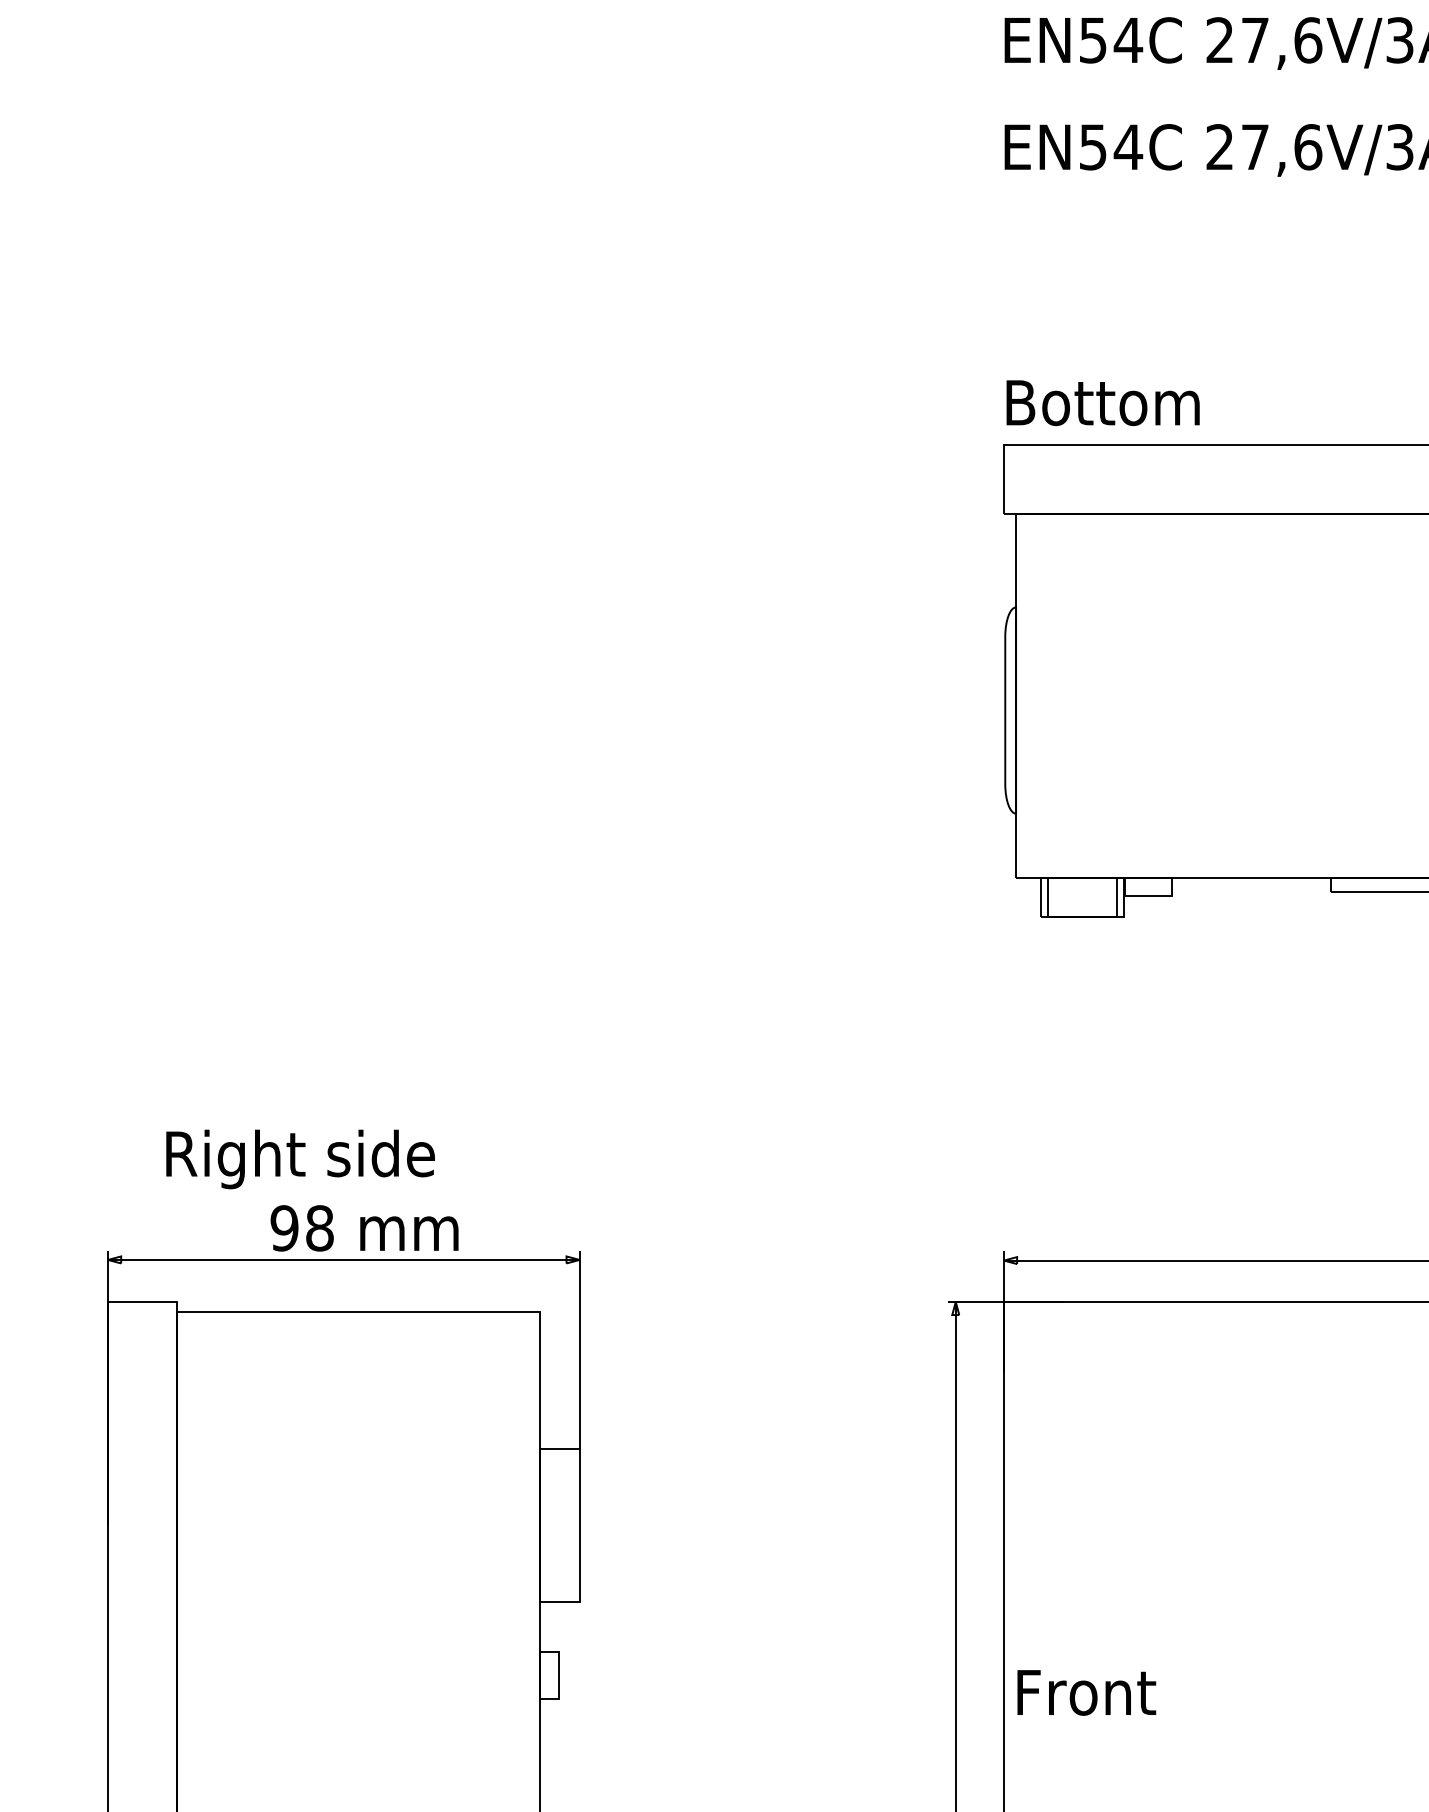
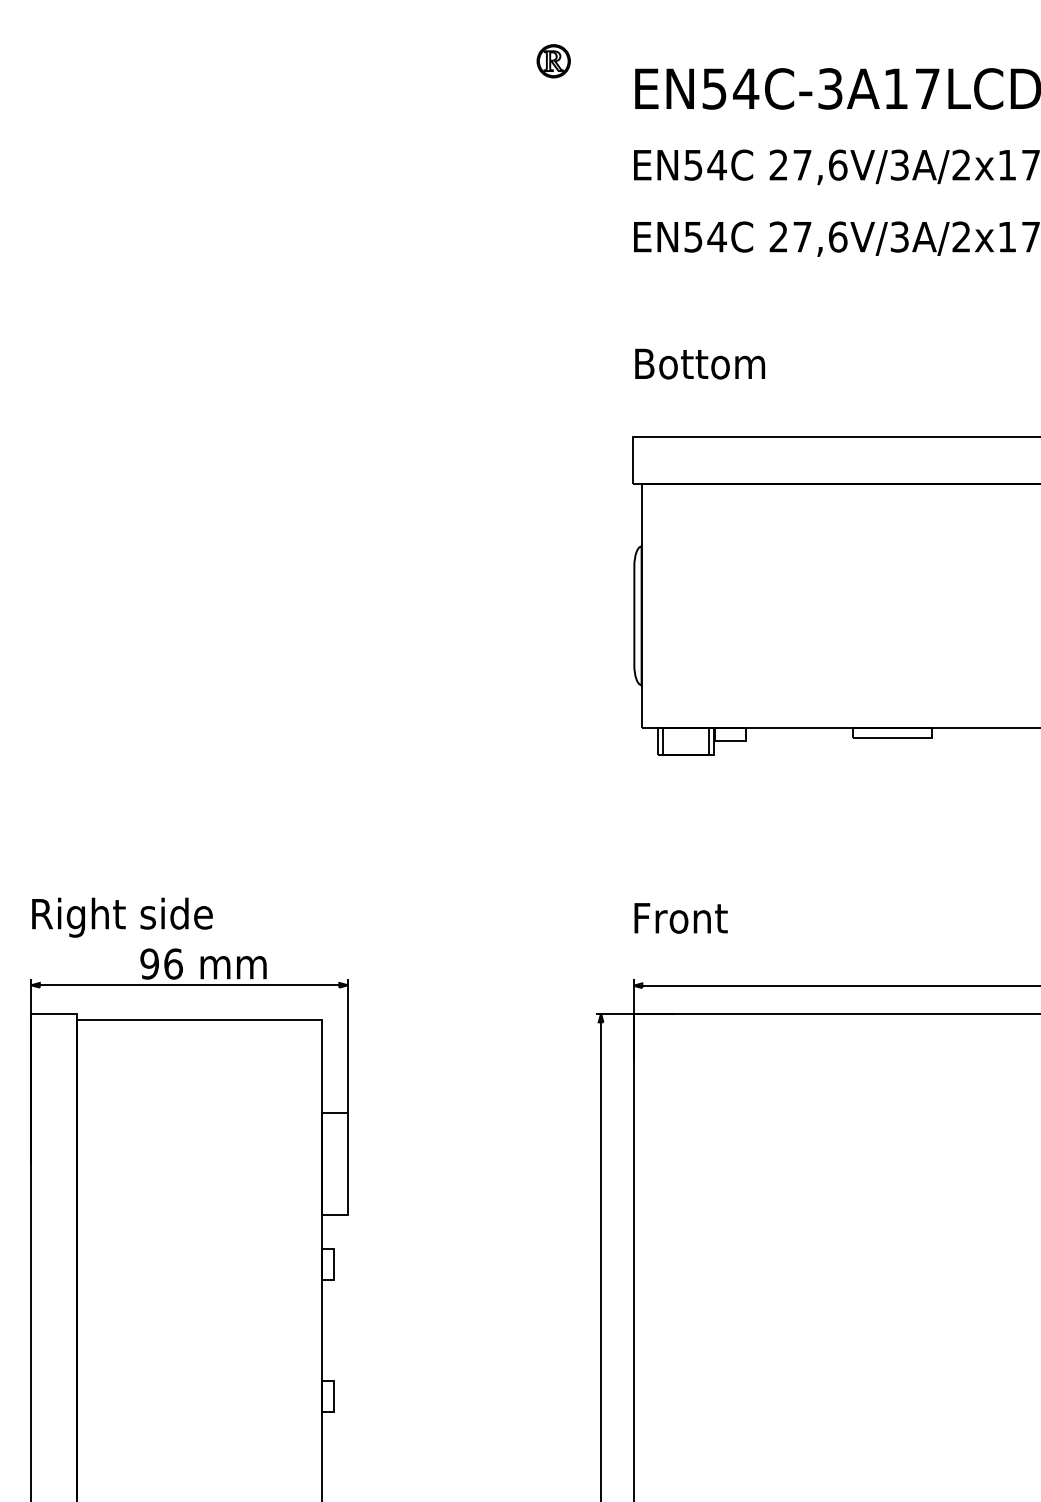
text: (1103, 402) -> (700, 363), moved
text: (300, 1159) -> (122, 917), moved
text: (319, 1227) -> (173, 963), 98 -> 96
text: (1085, 1693) -> (680, 918), moved

